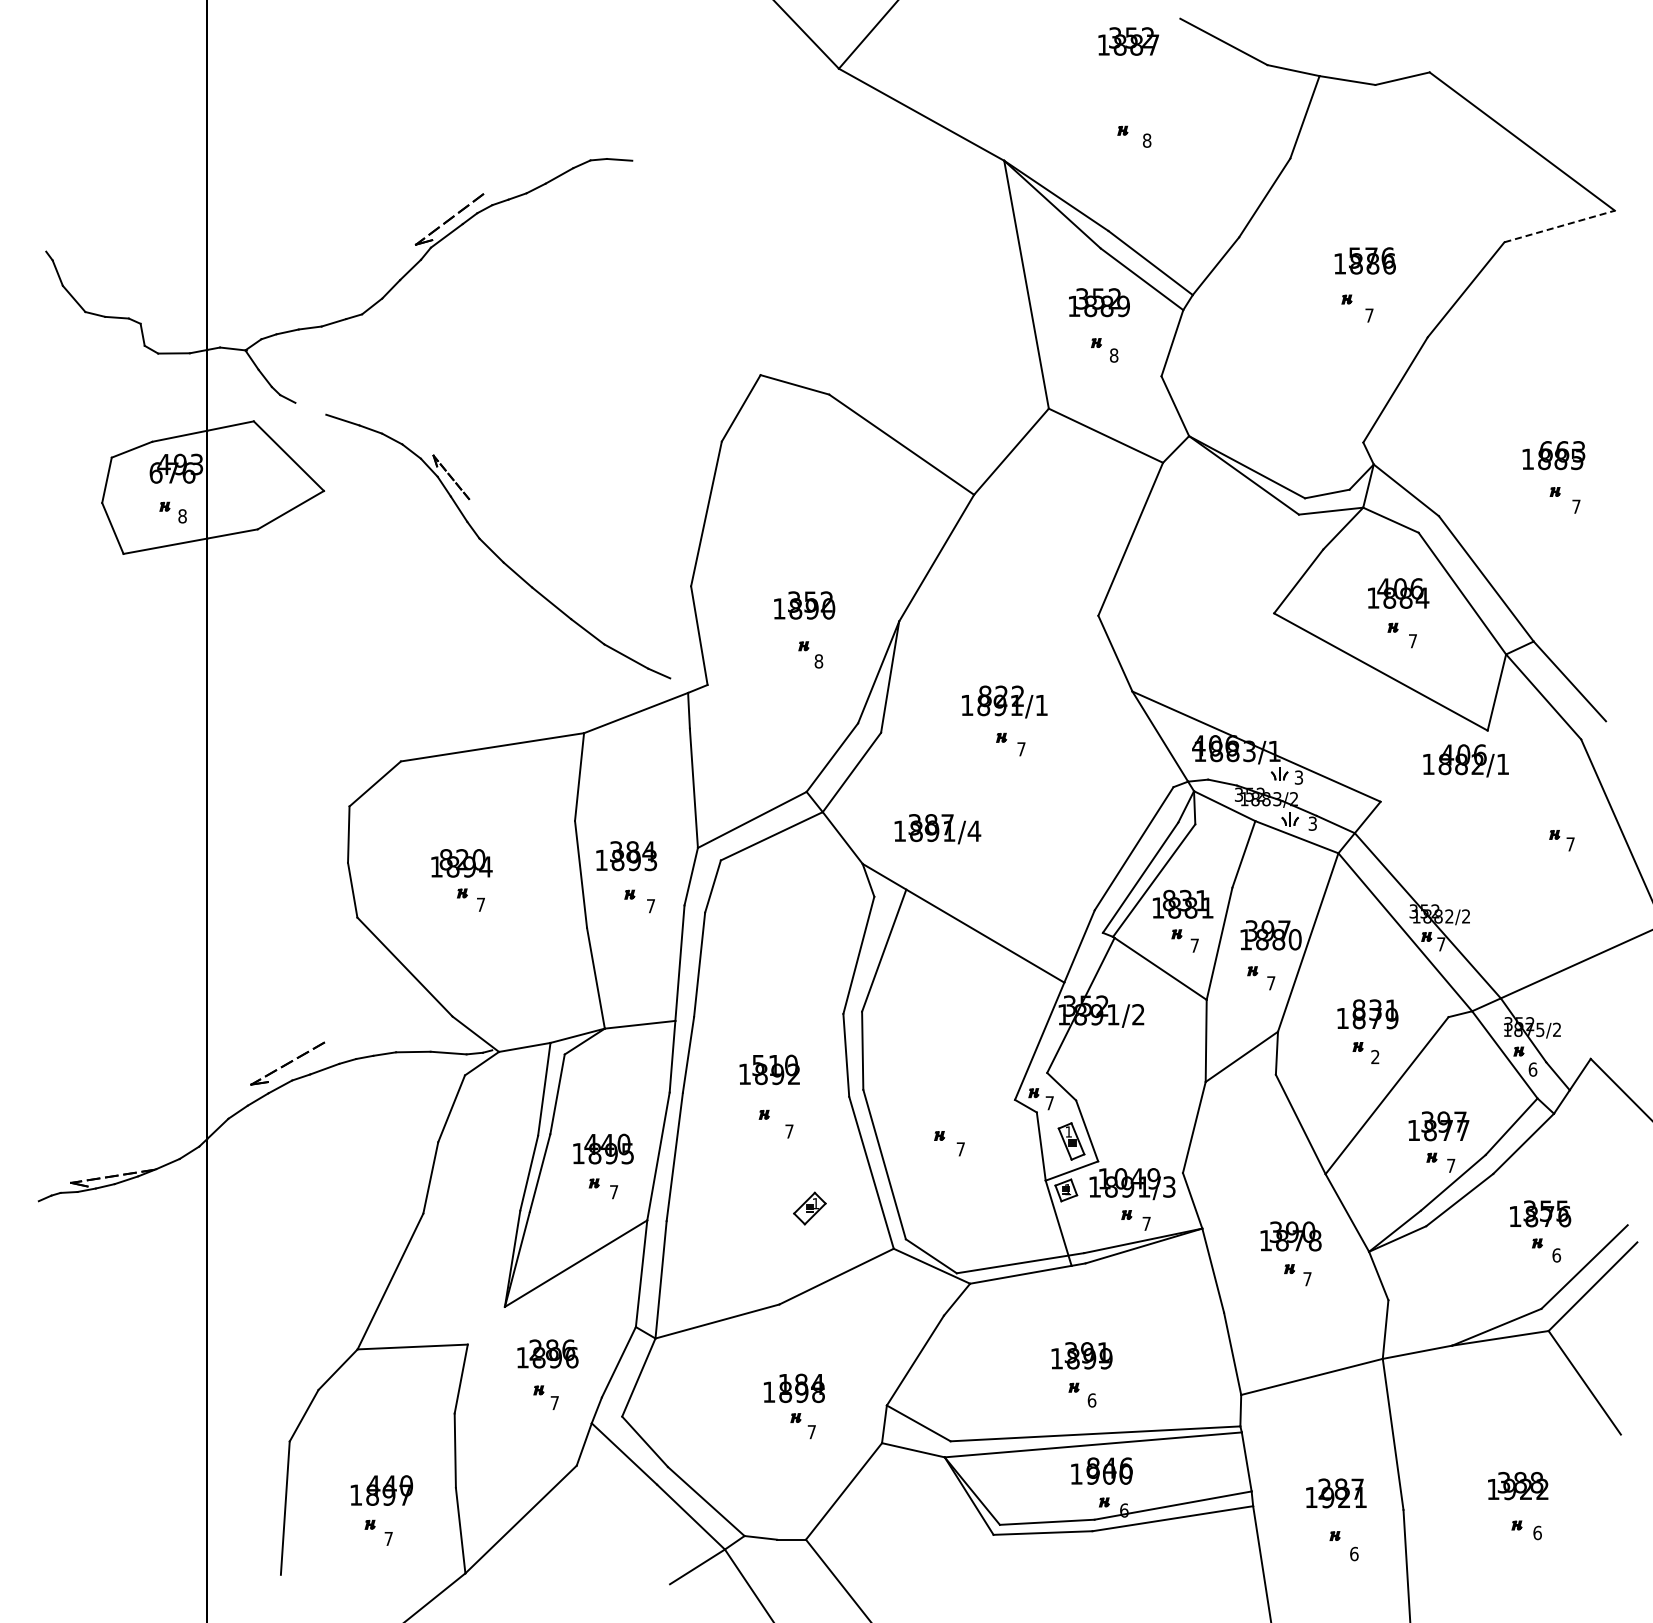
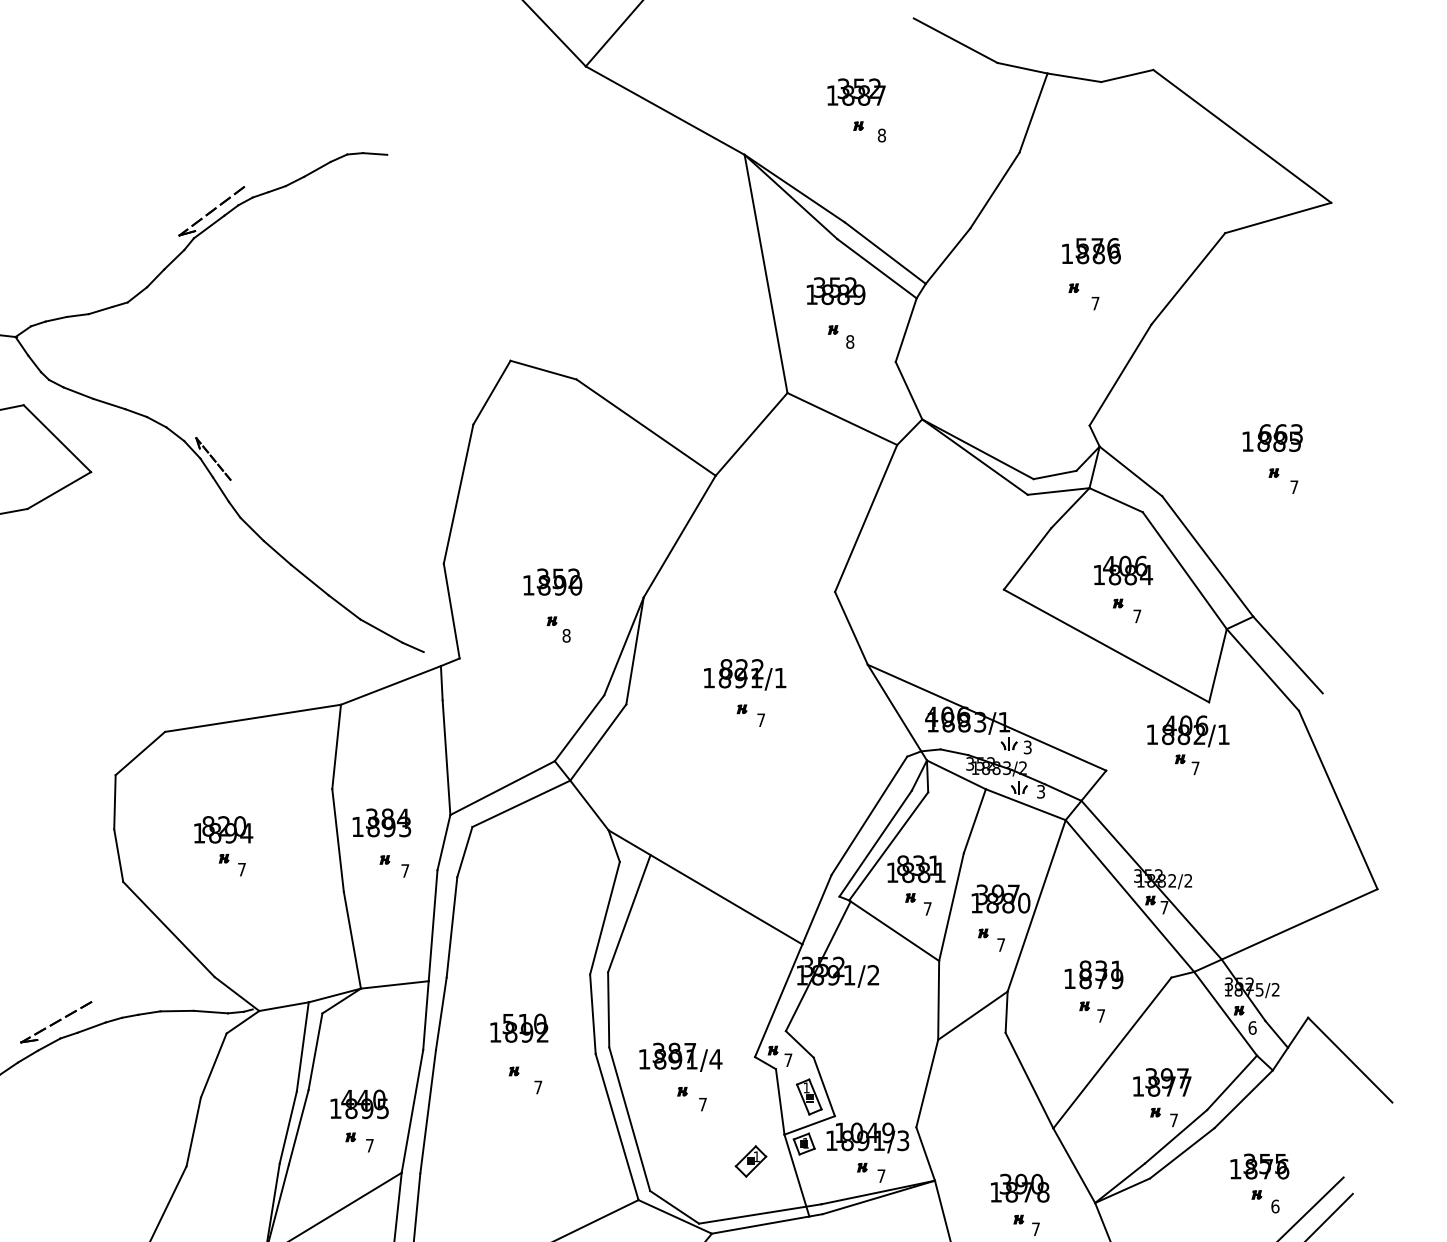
text: (1128, 41) -> (856, 92), moved
line: (1560, 226) -> (1279, 218), dashed -> solid
line: (310, 408) -> (78, 392), added
text: (937, 829) -> (680, 1057), moved
part: (1561, 840) -> (1186, 764), moved
text: (1375, 1057) -> (1101, 1016), 2 -> 7
part: (809, 1208) -> (750, 1161), moved

